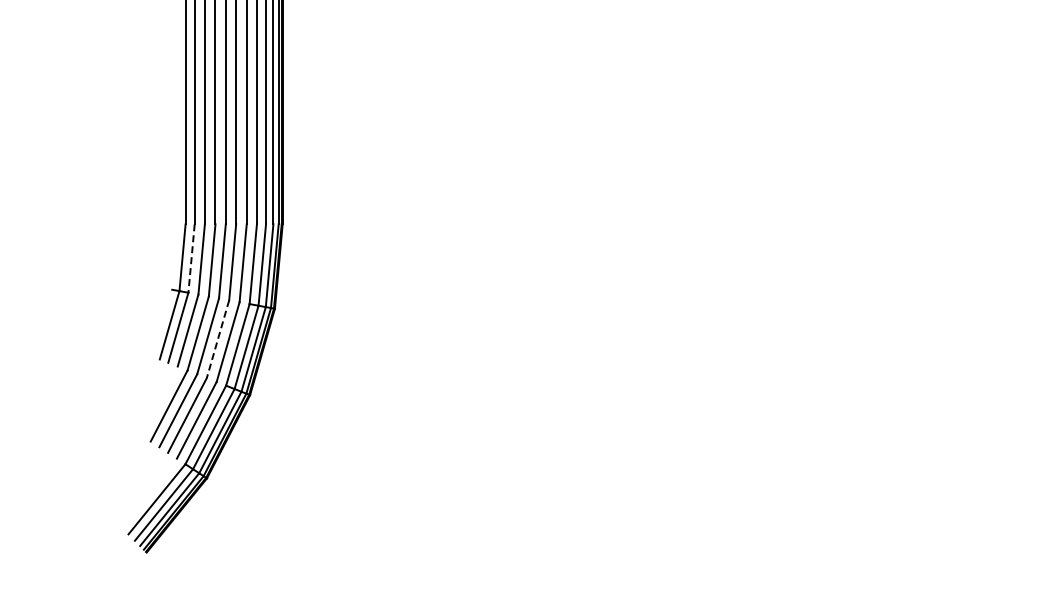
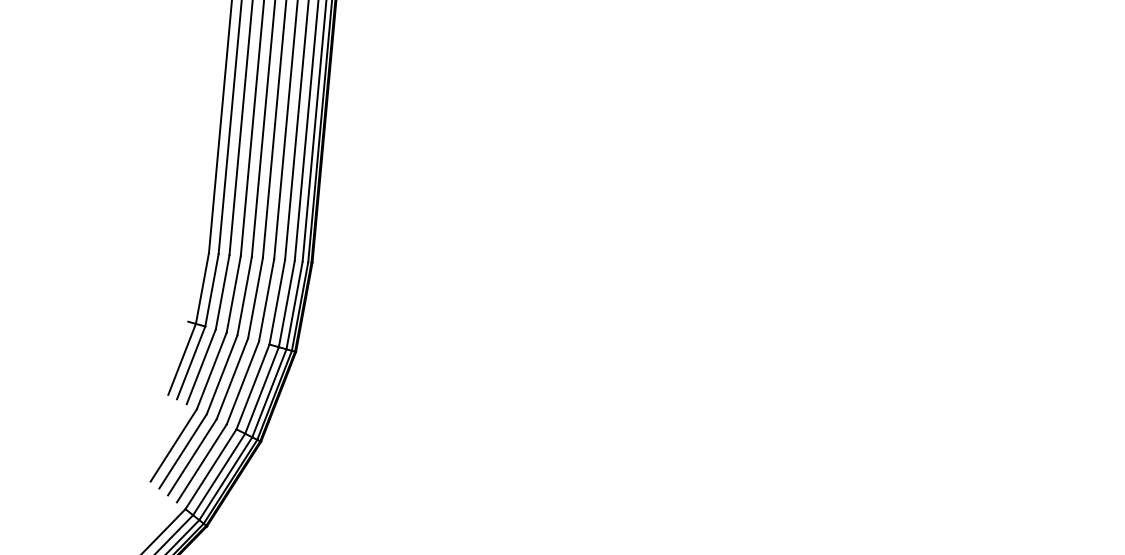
line: (191, 259) -> (211, 291), dashed -> solid
line: (217, 339) -> (231, 379), dashed -> solid

